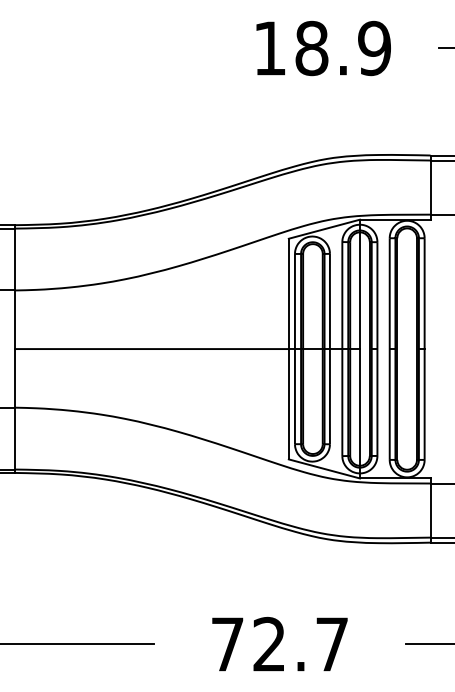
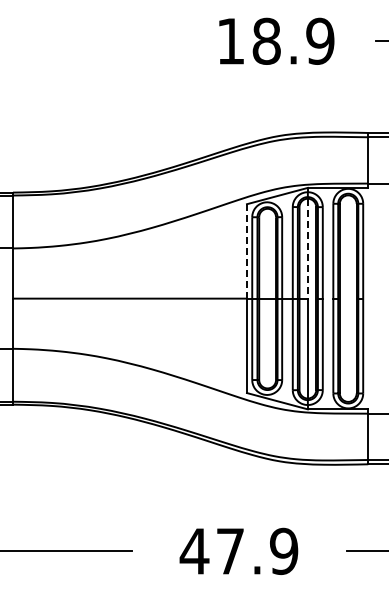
line: (359, 290) -> (307, 248), solid -> dashed
line: (288, 292) -> (246, 250), solid -> dashed
text: (278, 644) -> (238, 551), 72.7 -> 47.9

